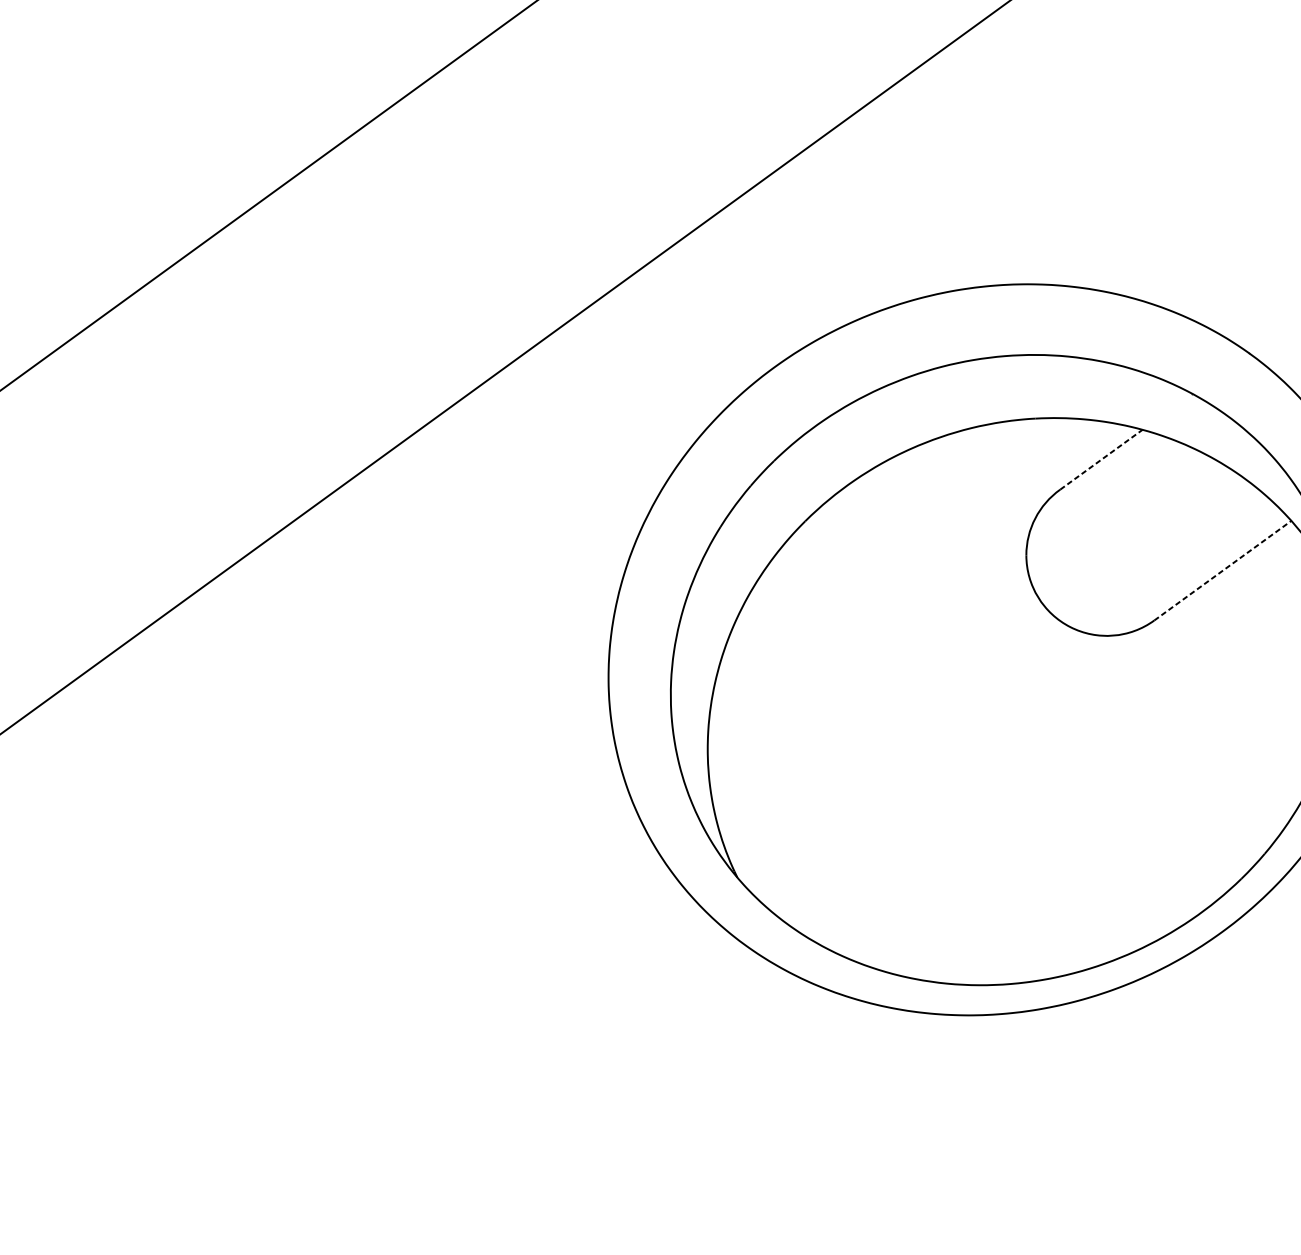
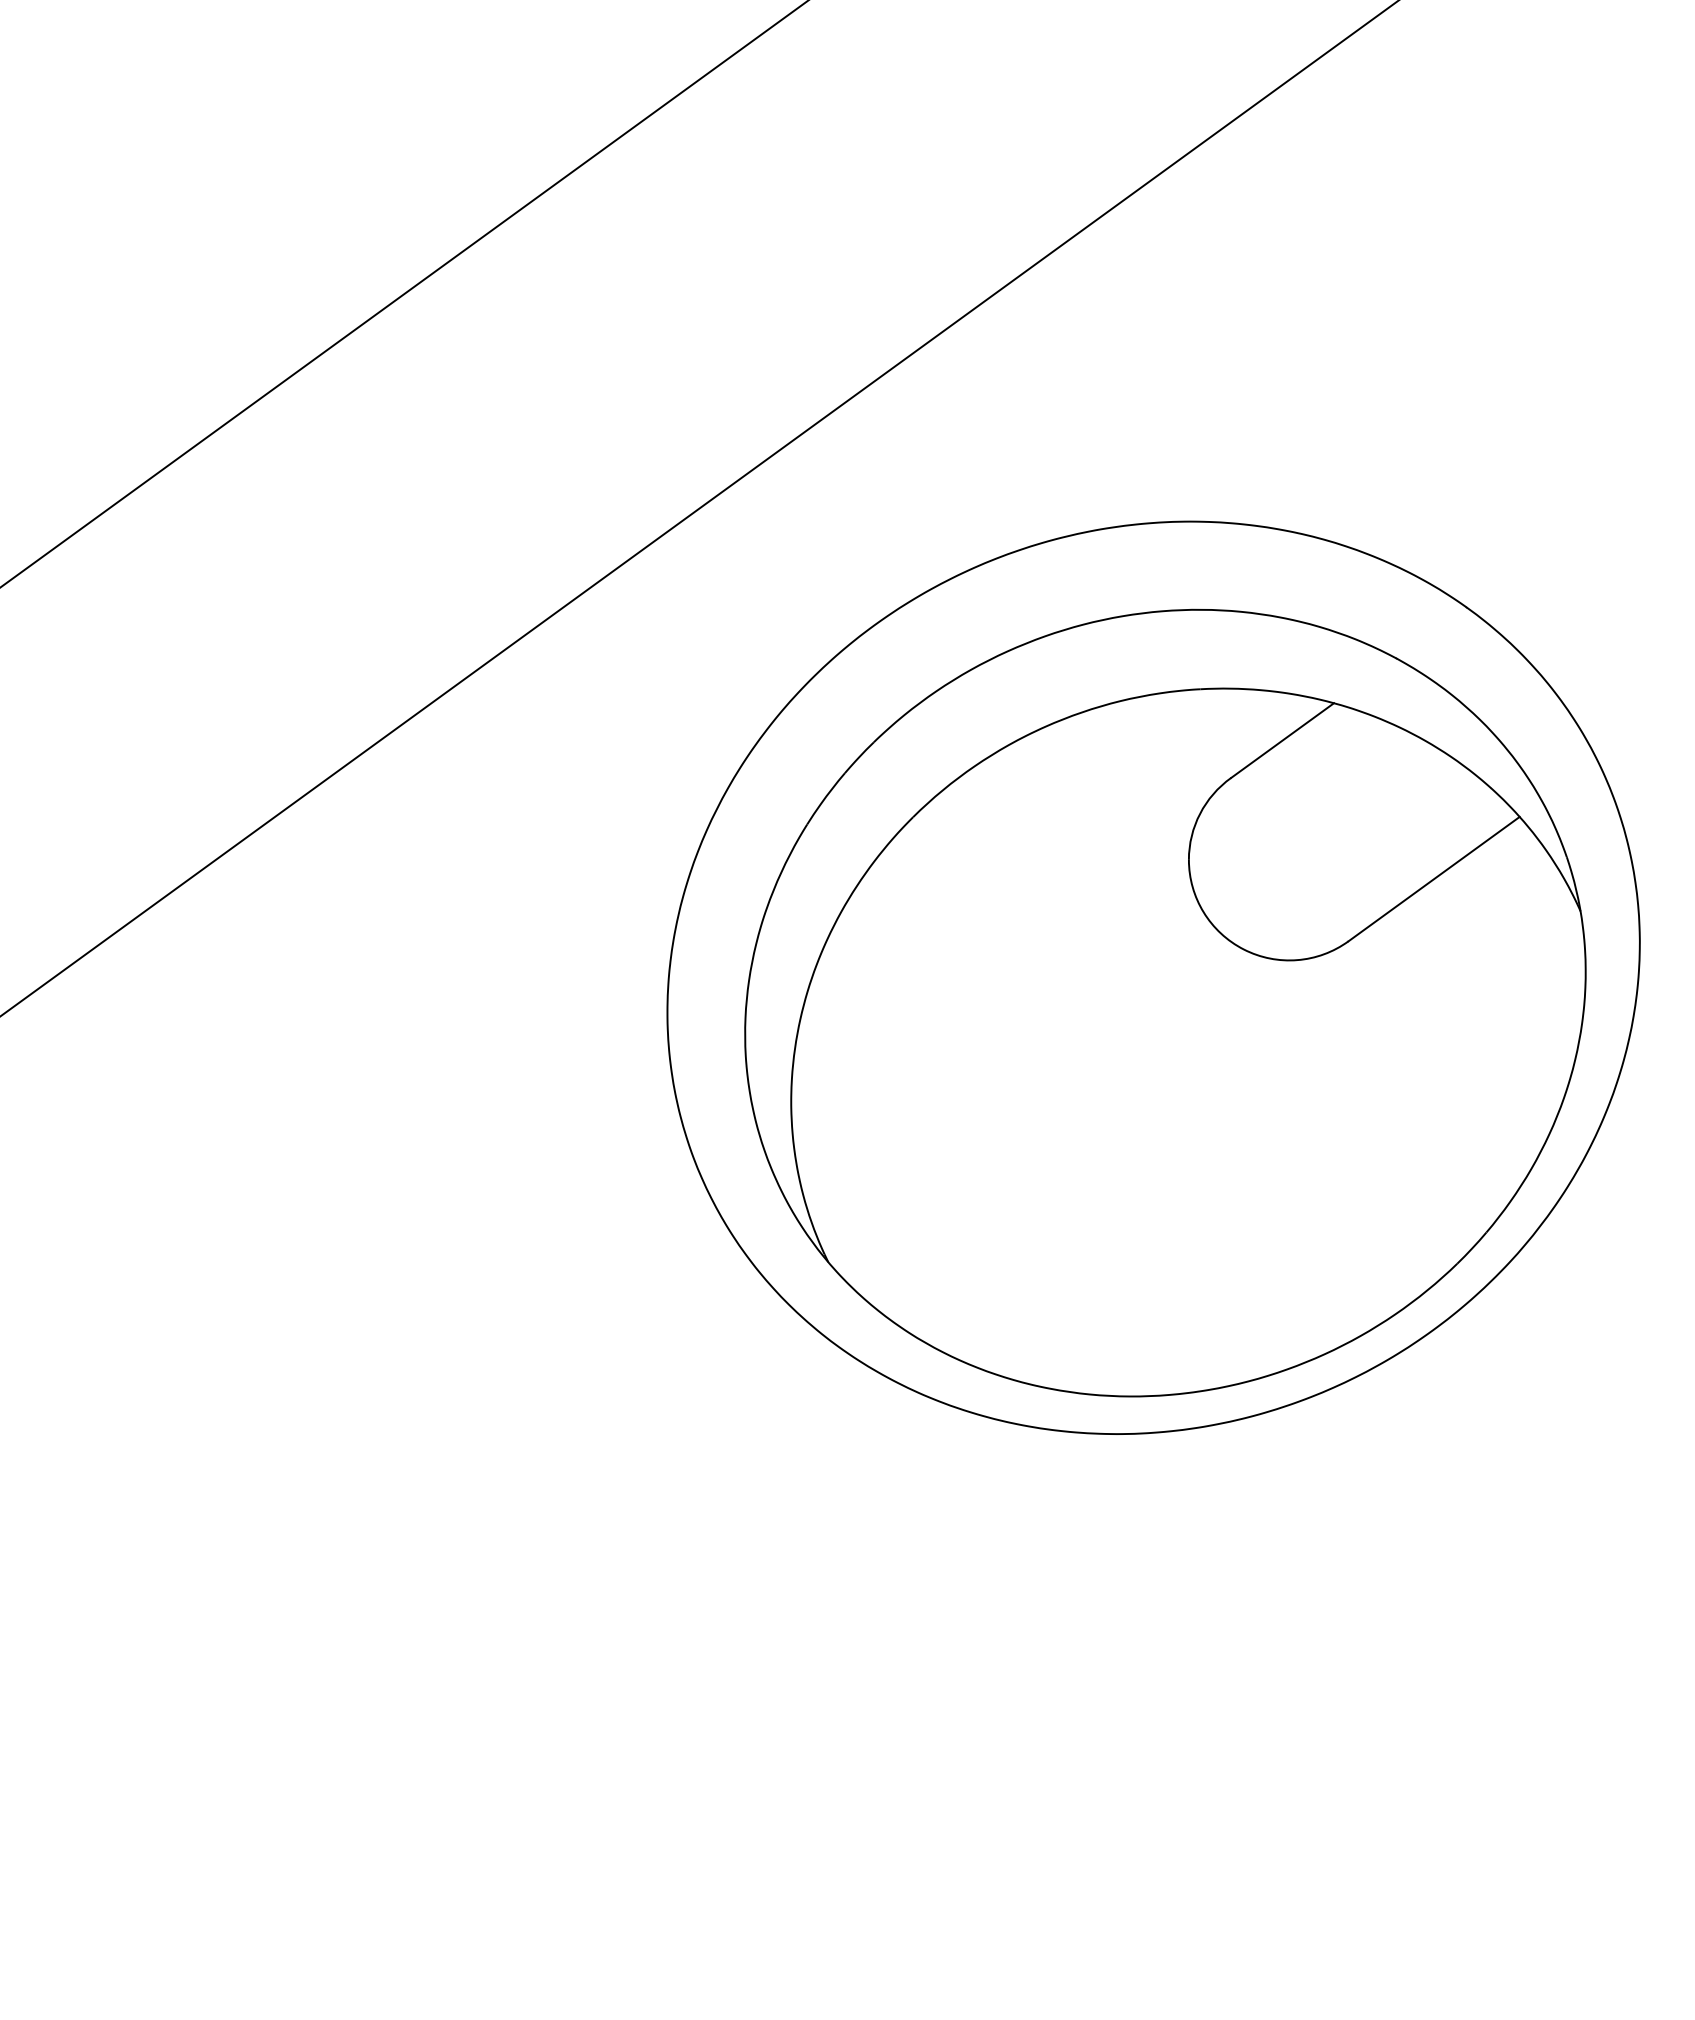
line: (1101, 459) -> (1282, 740), dashed -> solid
line: (1223, 571) -> (1434, 879), dashed -> solid

